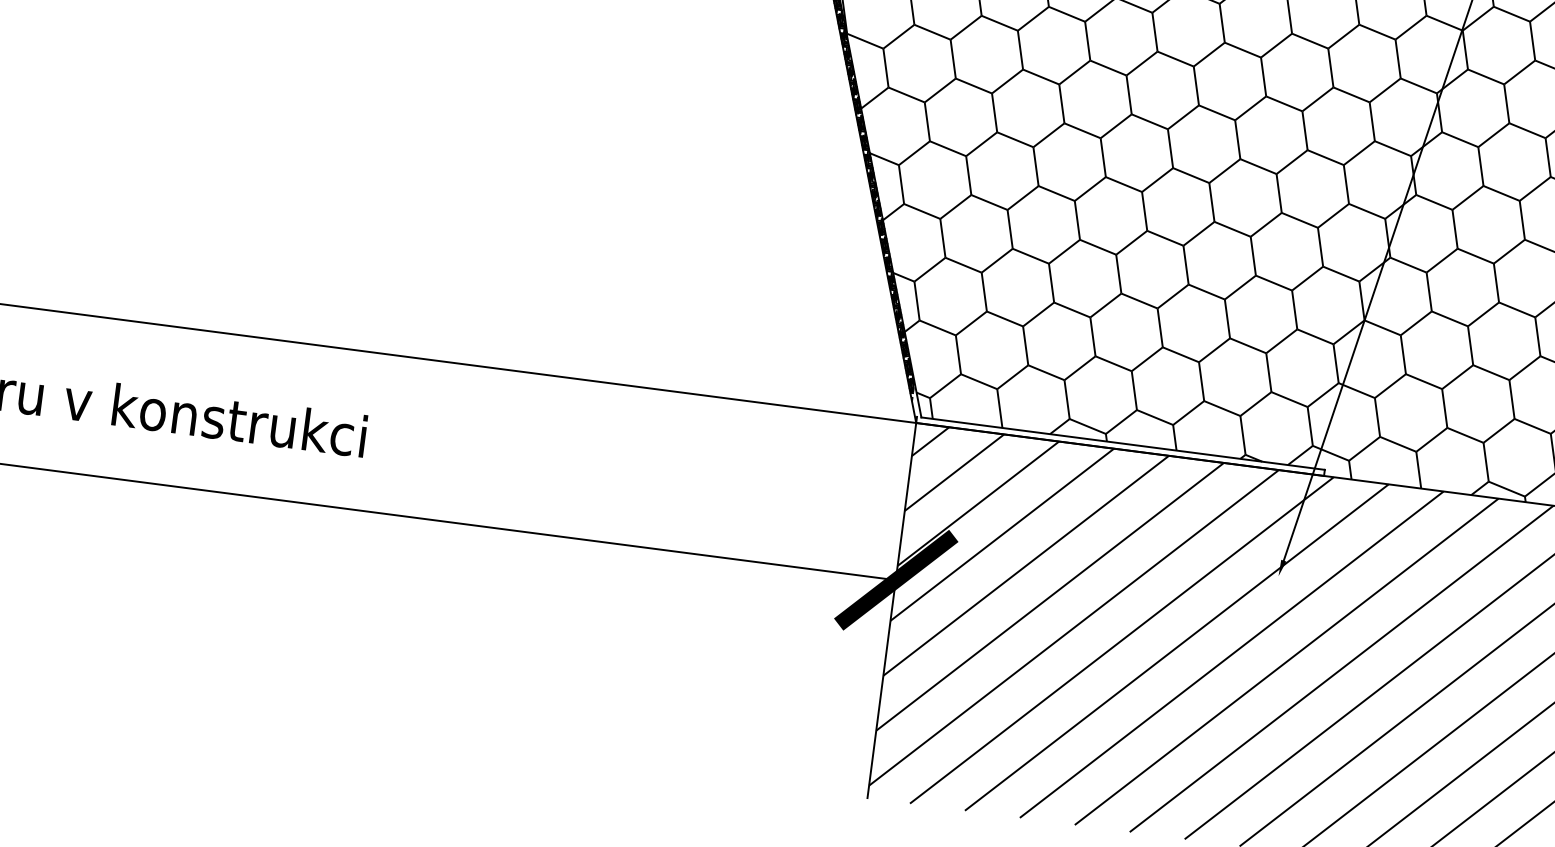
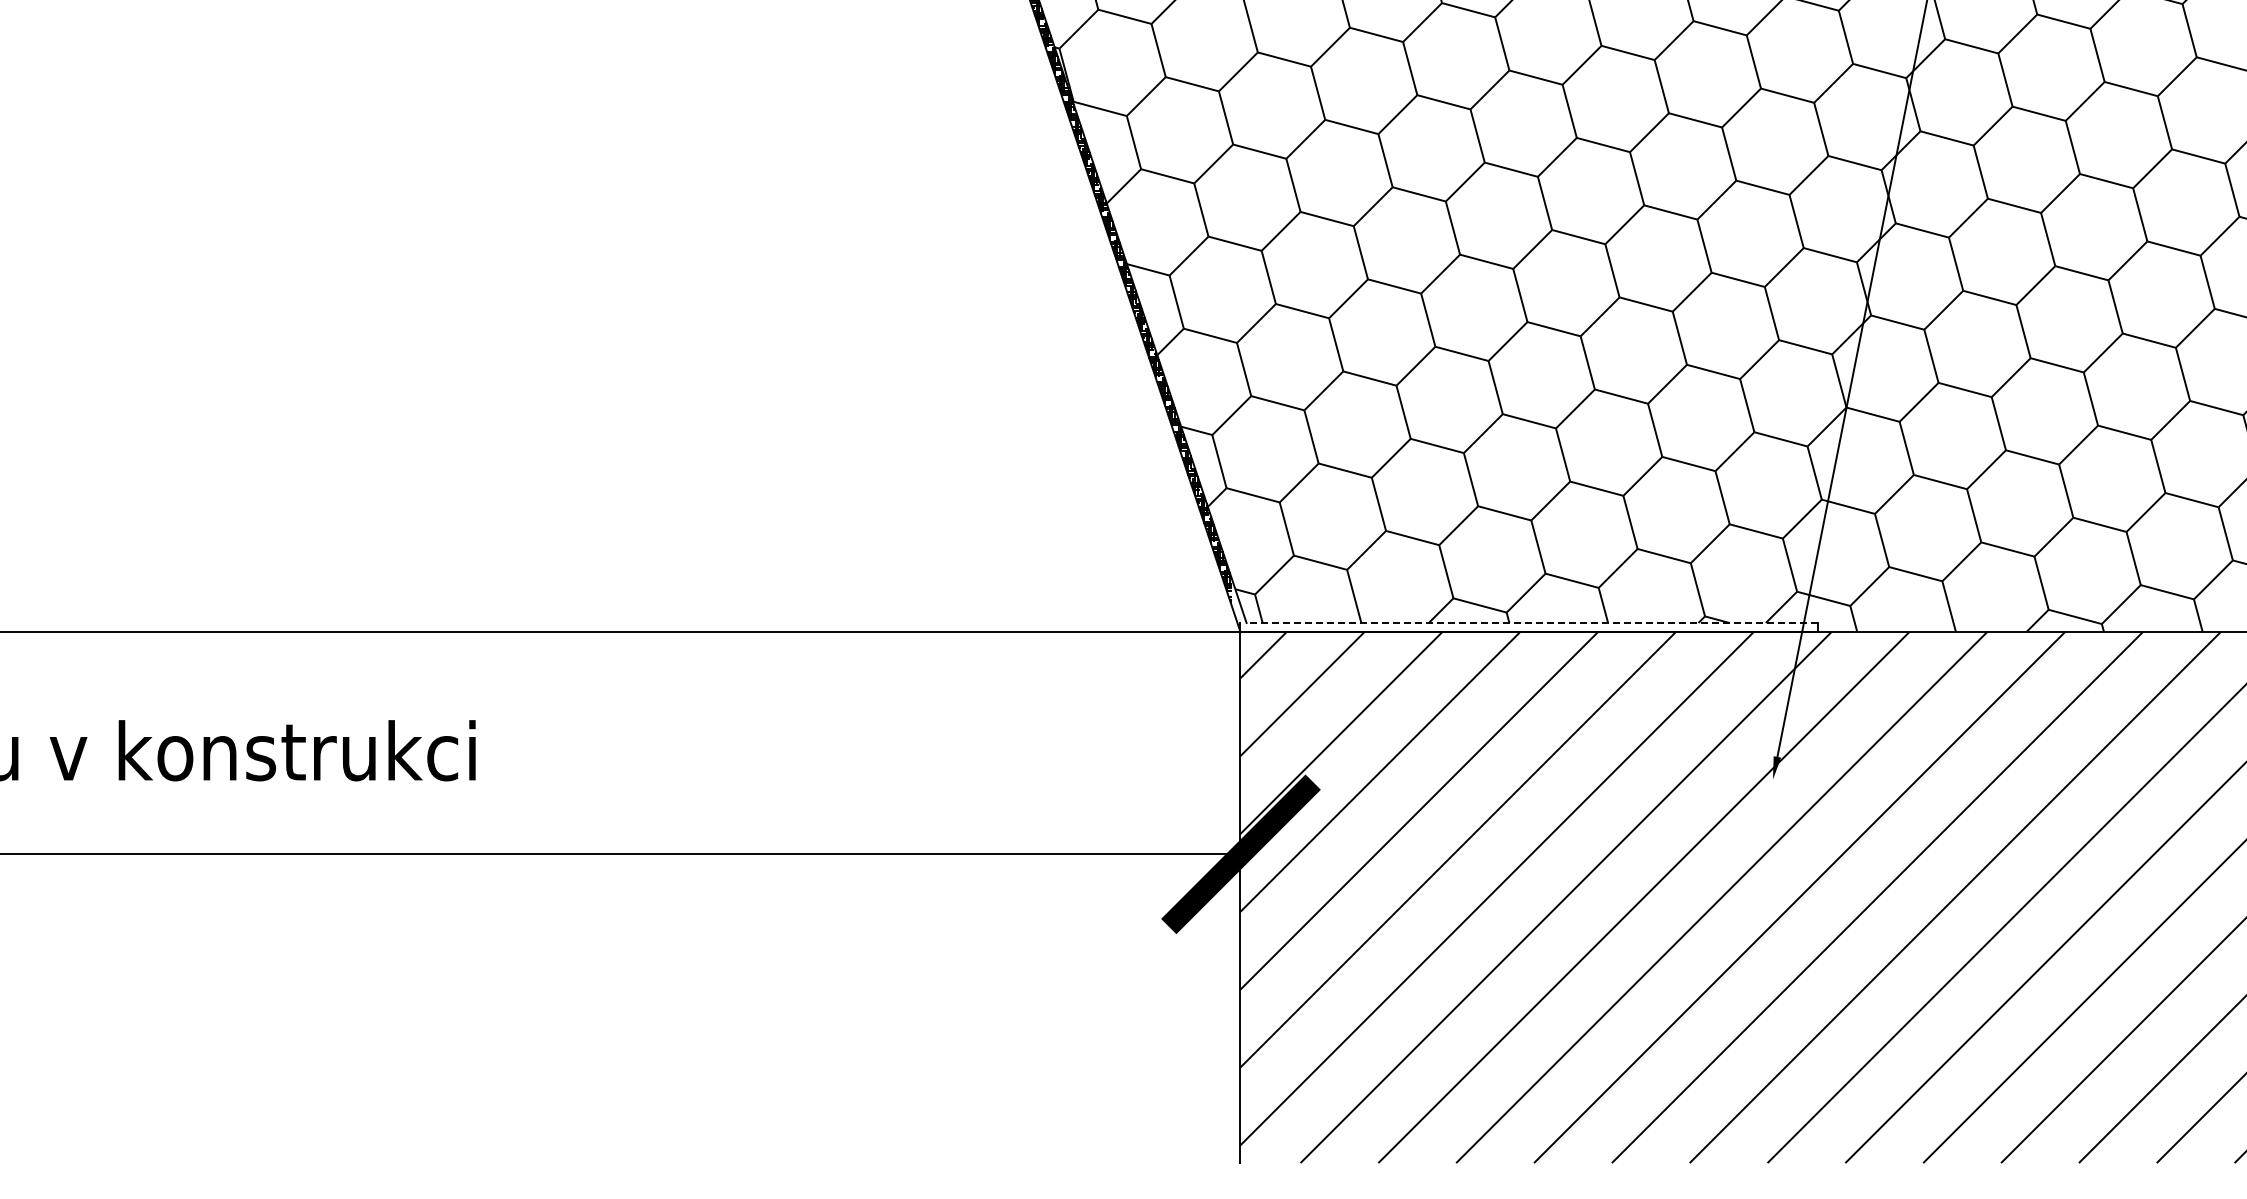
line: (1123, 443) -> (1532, 622), solid -> dashed

